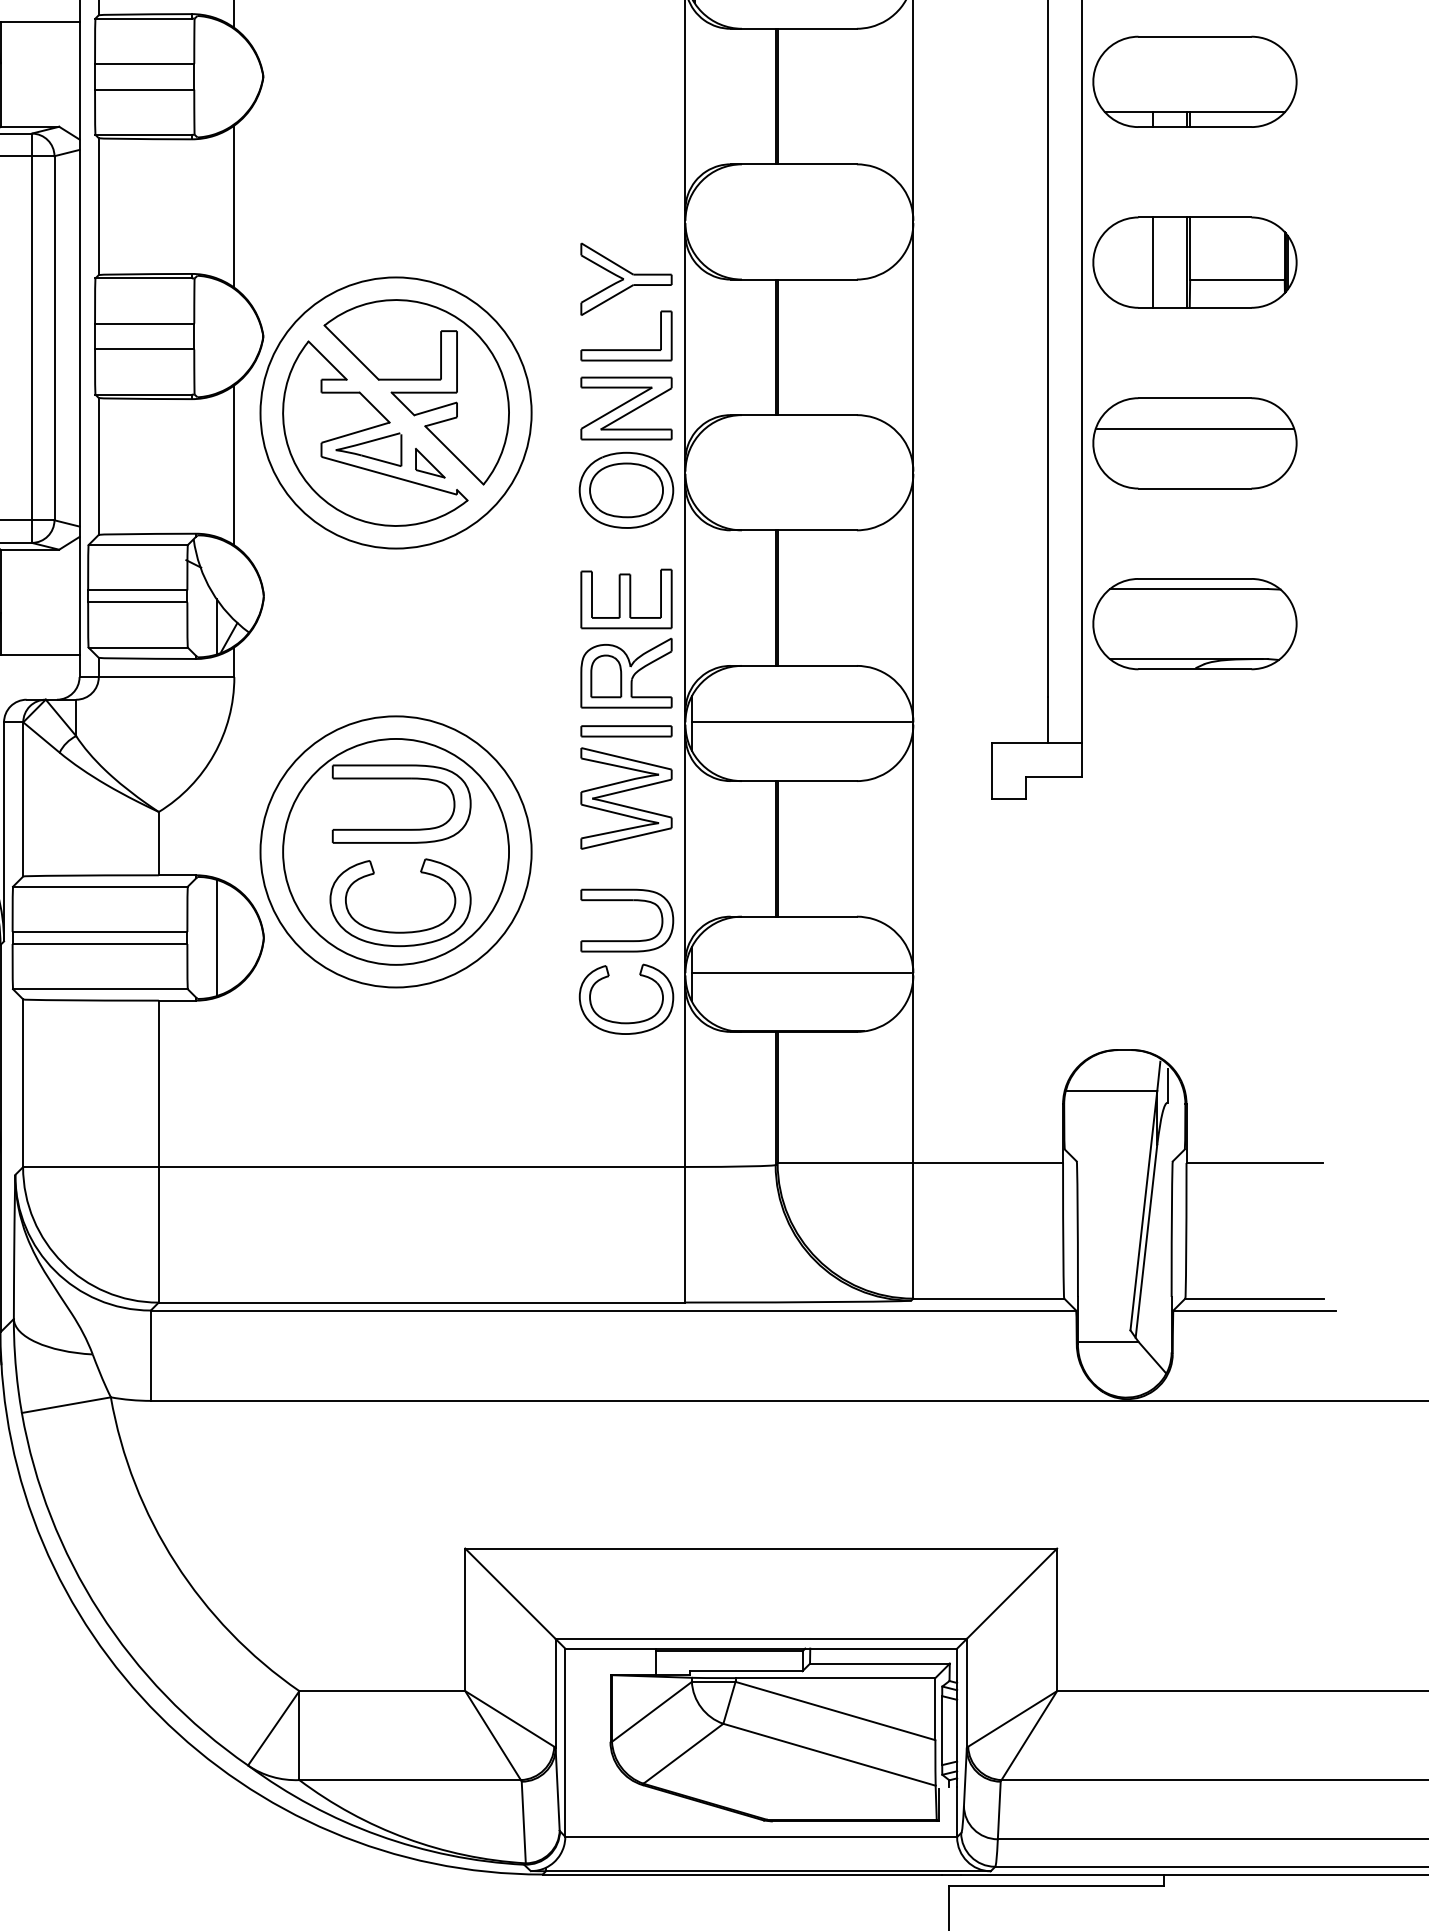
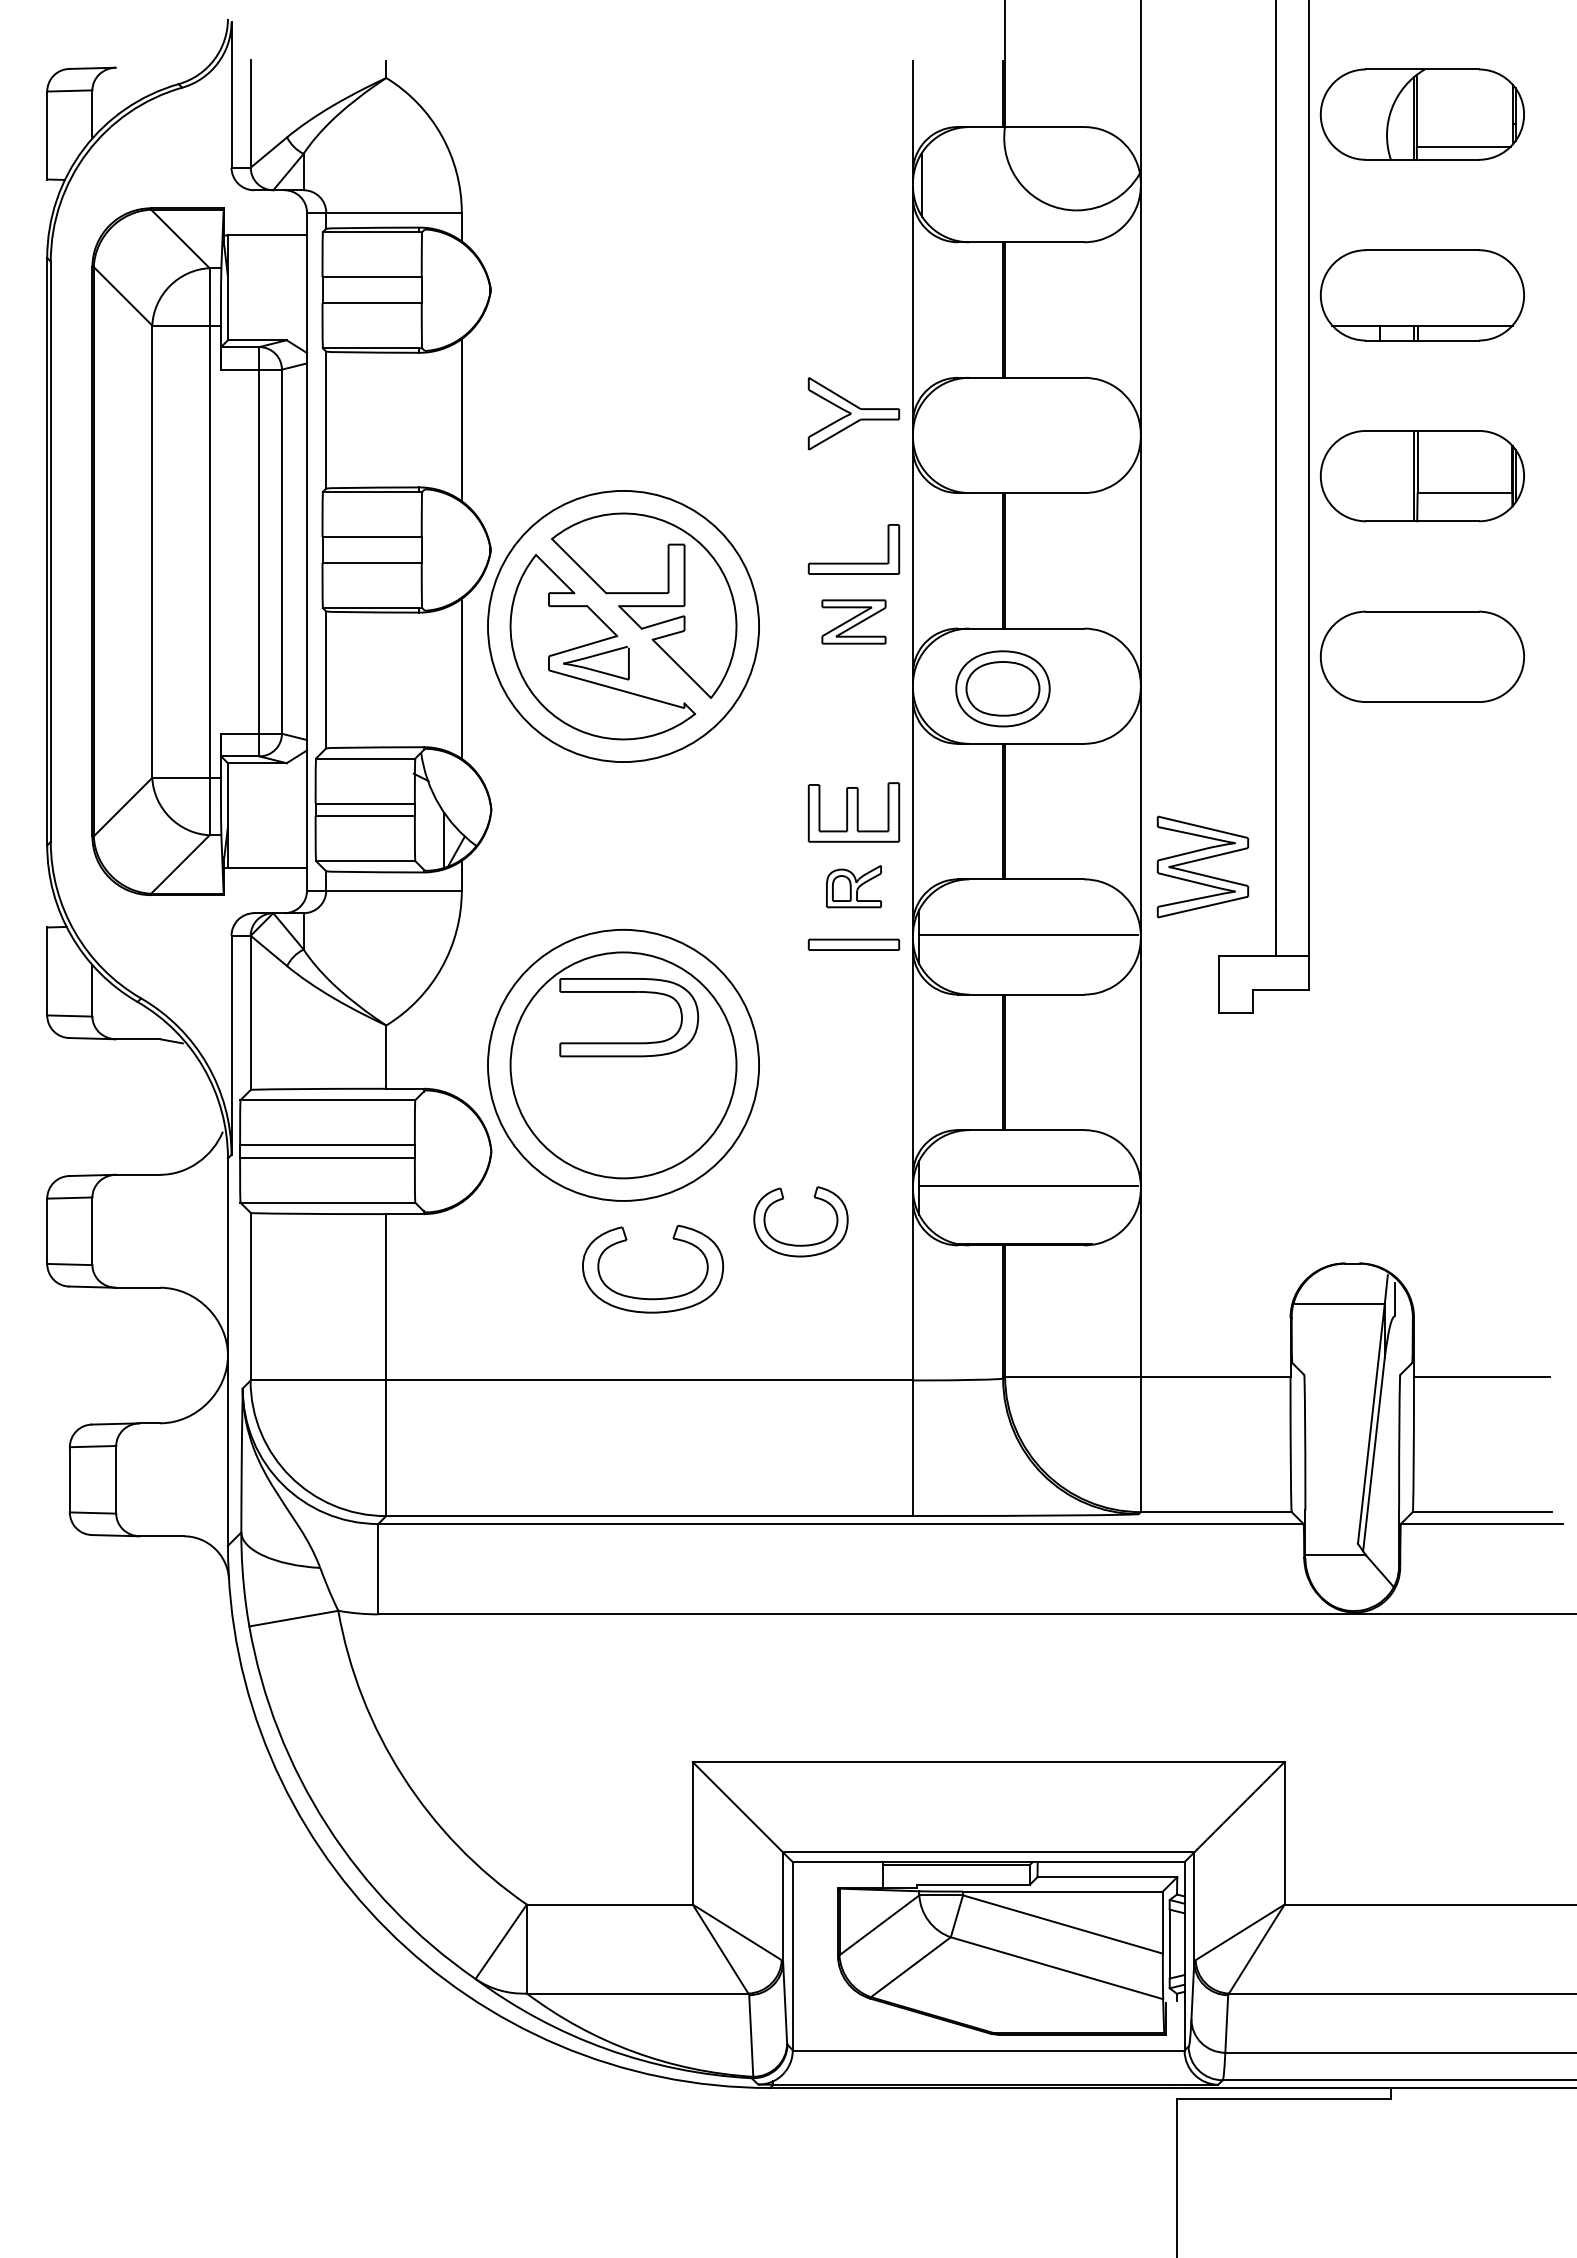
line: (1153, 262) -> (1380, 475), removed
part: (626, 279) -> (853, 413), moved
part: (626, 408) -> (853, 621), size x0.7
line: (1194, 429) -> (1421, 642), removed
part: (430, 463) -> (657, 676), removed
part: (626, 490) -> (1002, 688), moved
part: (1195, 624) -> (1422, 837), removed
part: (626, 673) -> (853, 886), size x0.6
part: (625, 792) -> (1201, 860), moved
part: (627, 901) -> (854, 1114), removed
part: (401, 932) -> (653, 1298), moved
line: (217, 938) -> (444, 1151), removed
part: (626, 1022) -> (800, 1244), moved

